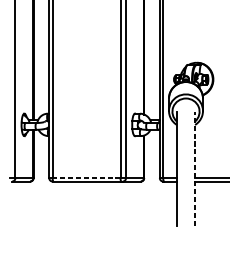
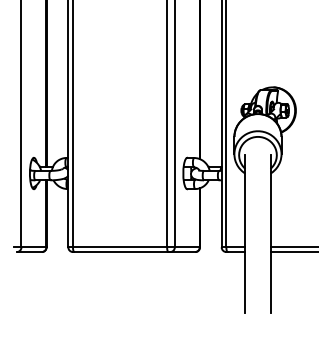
line: (195, 168) -> (270, 233), dashed -> solid
line: (86, 178) -> (119, 247), dashed -> solid

